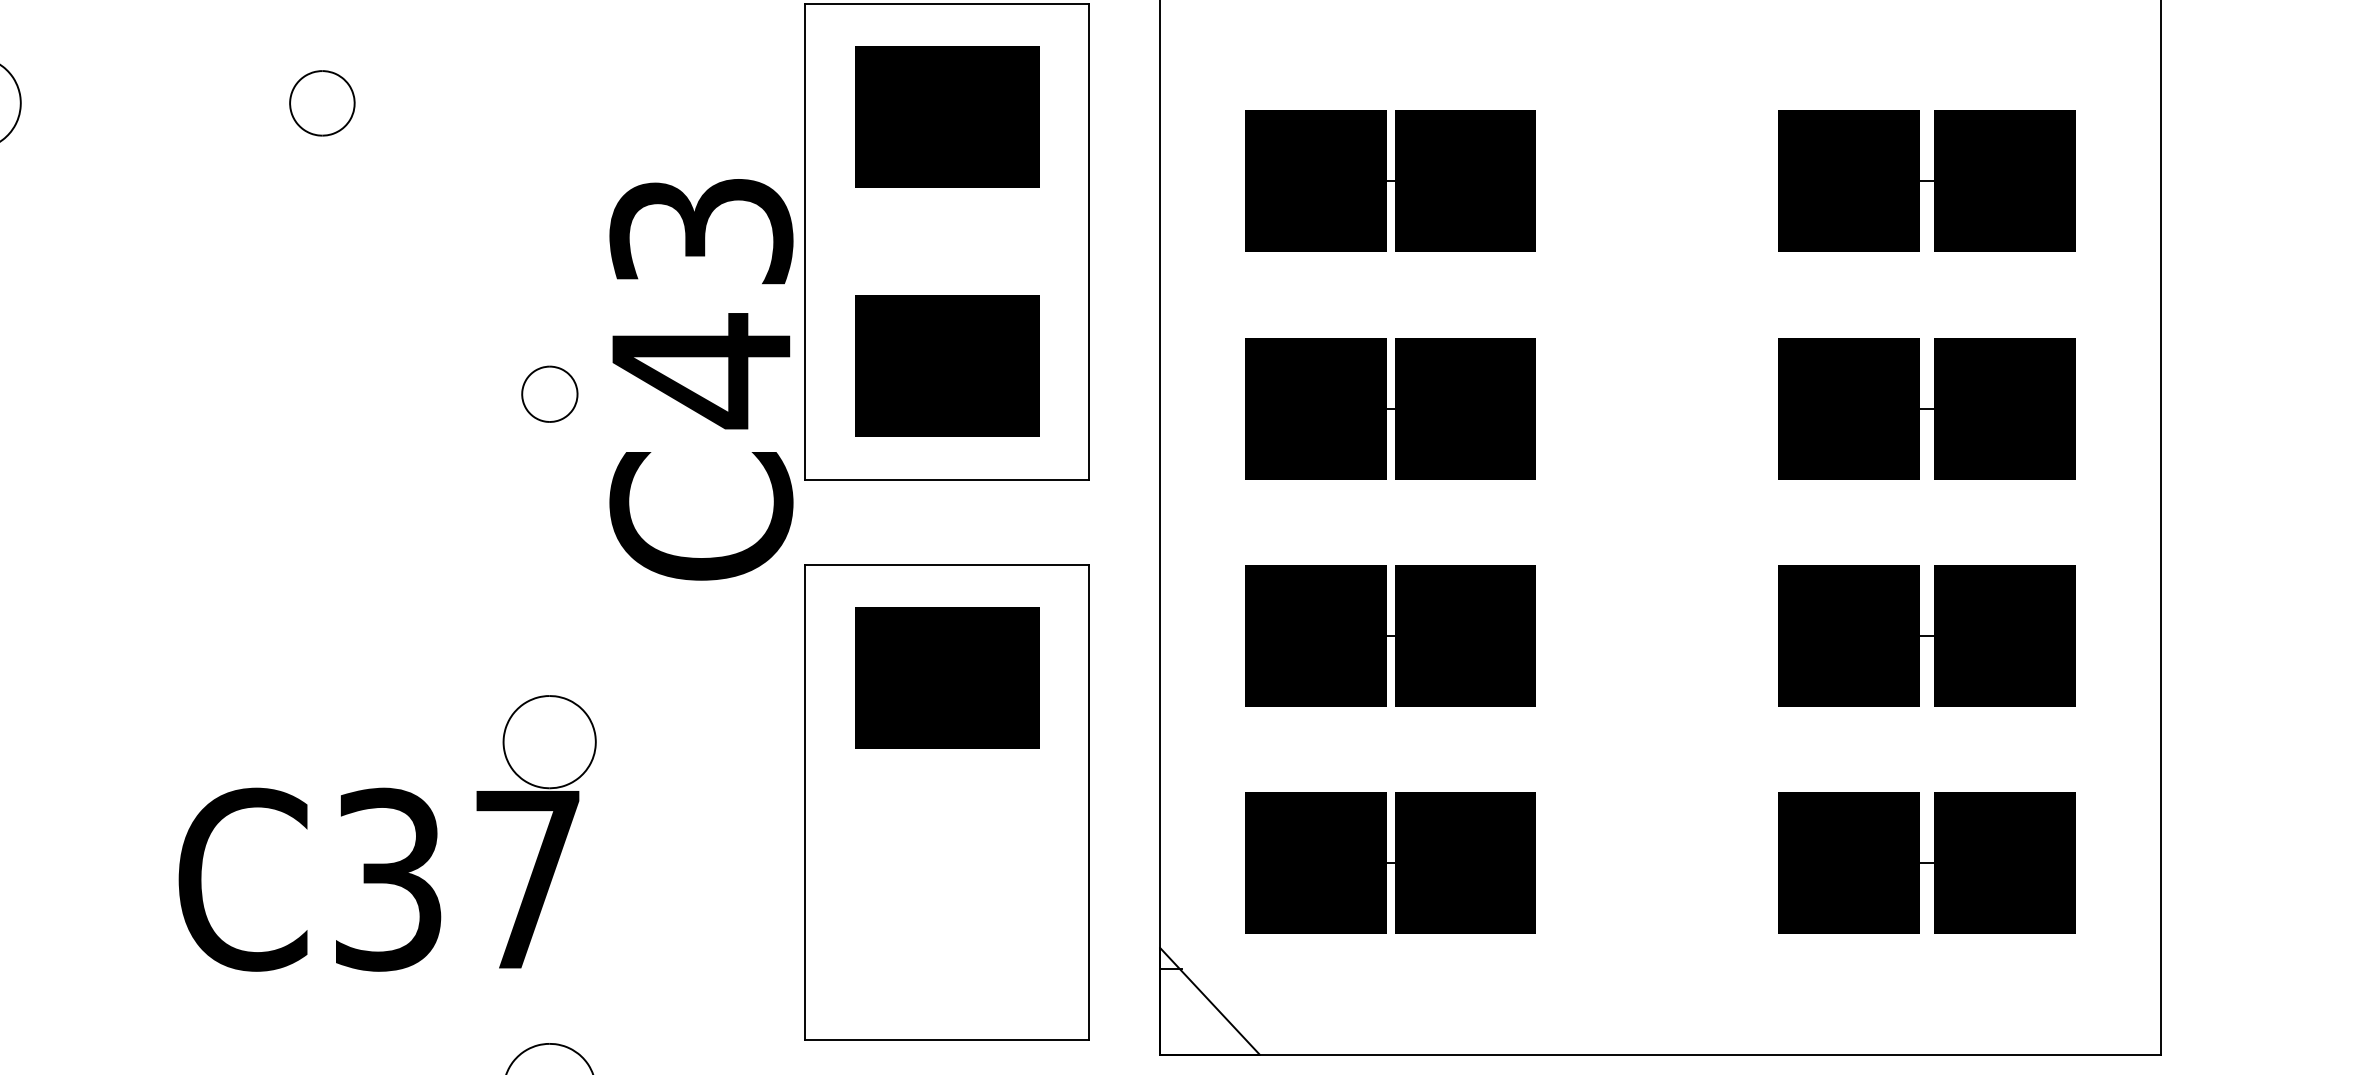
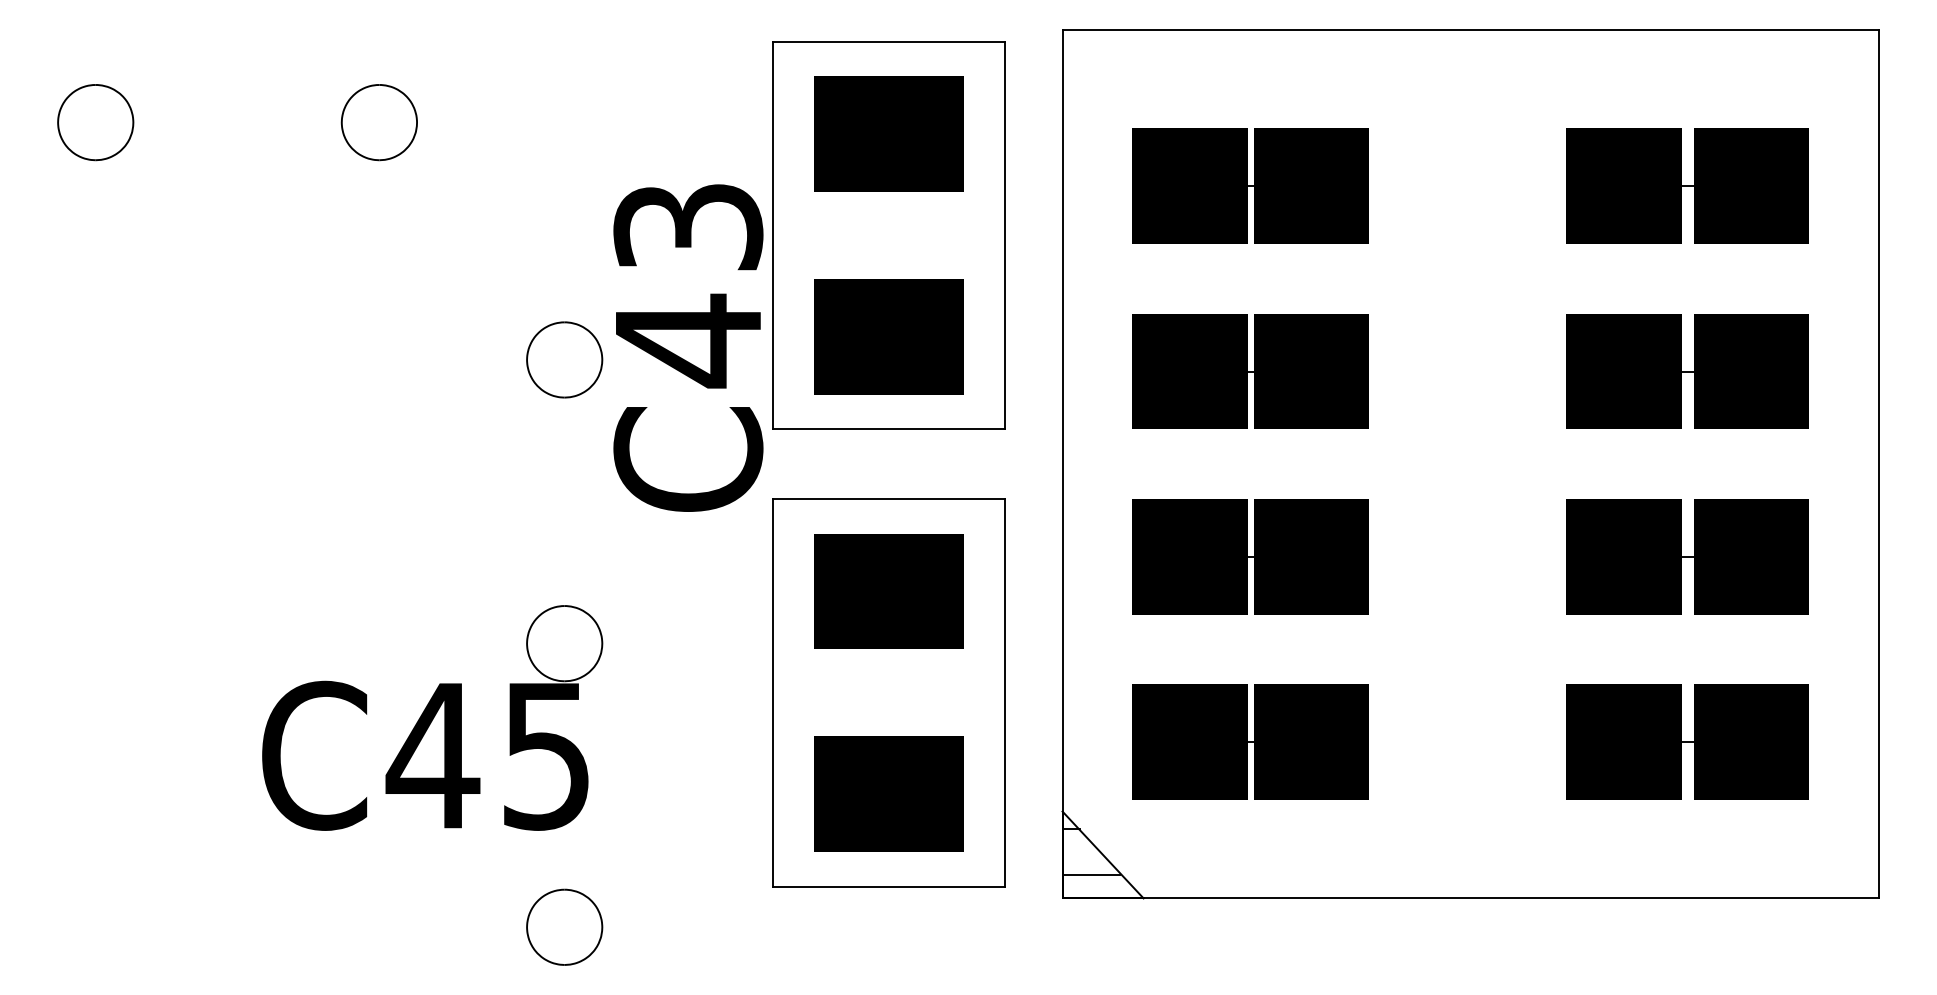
part: (321, 103) -> (378, 122), size x1.43
part: (549, 393) -> (564, 359), size x1.67
text: (453, 879) -> (486, 755), C37 -> C45
part: (946, 925) -> (888, 793), added
line: (1195, 1026) -> (1091, 875), added

